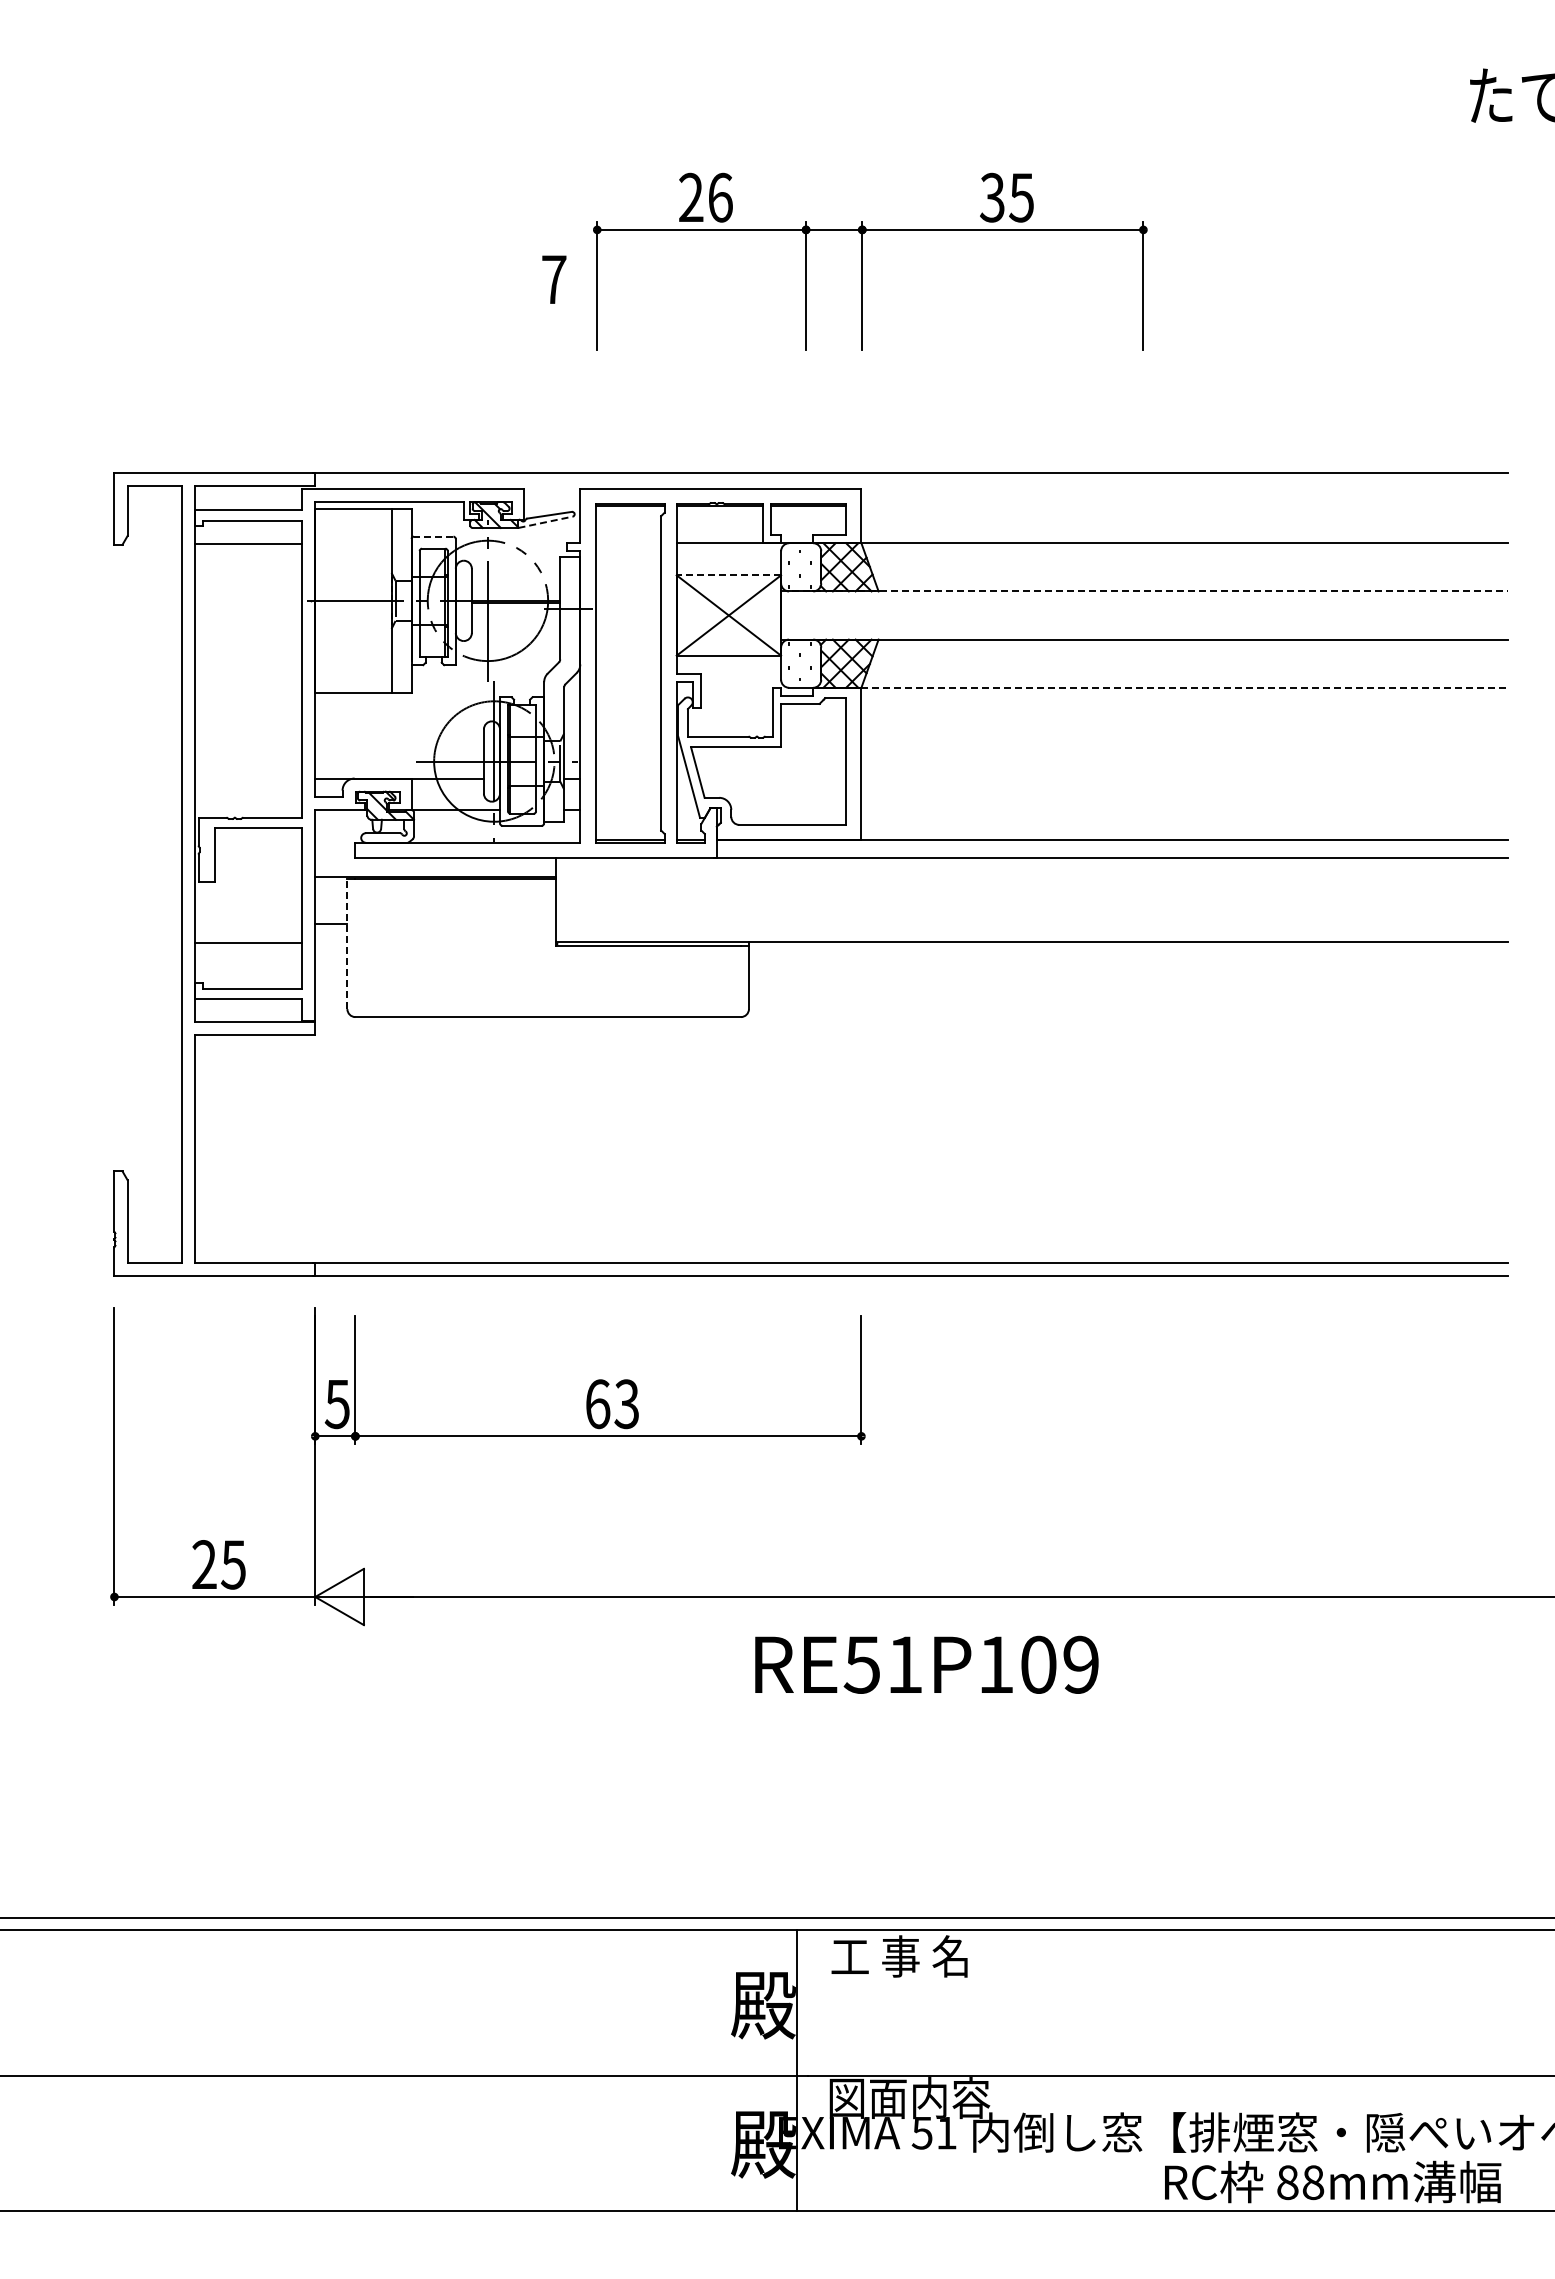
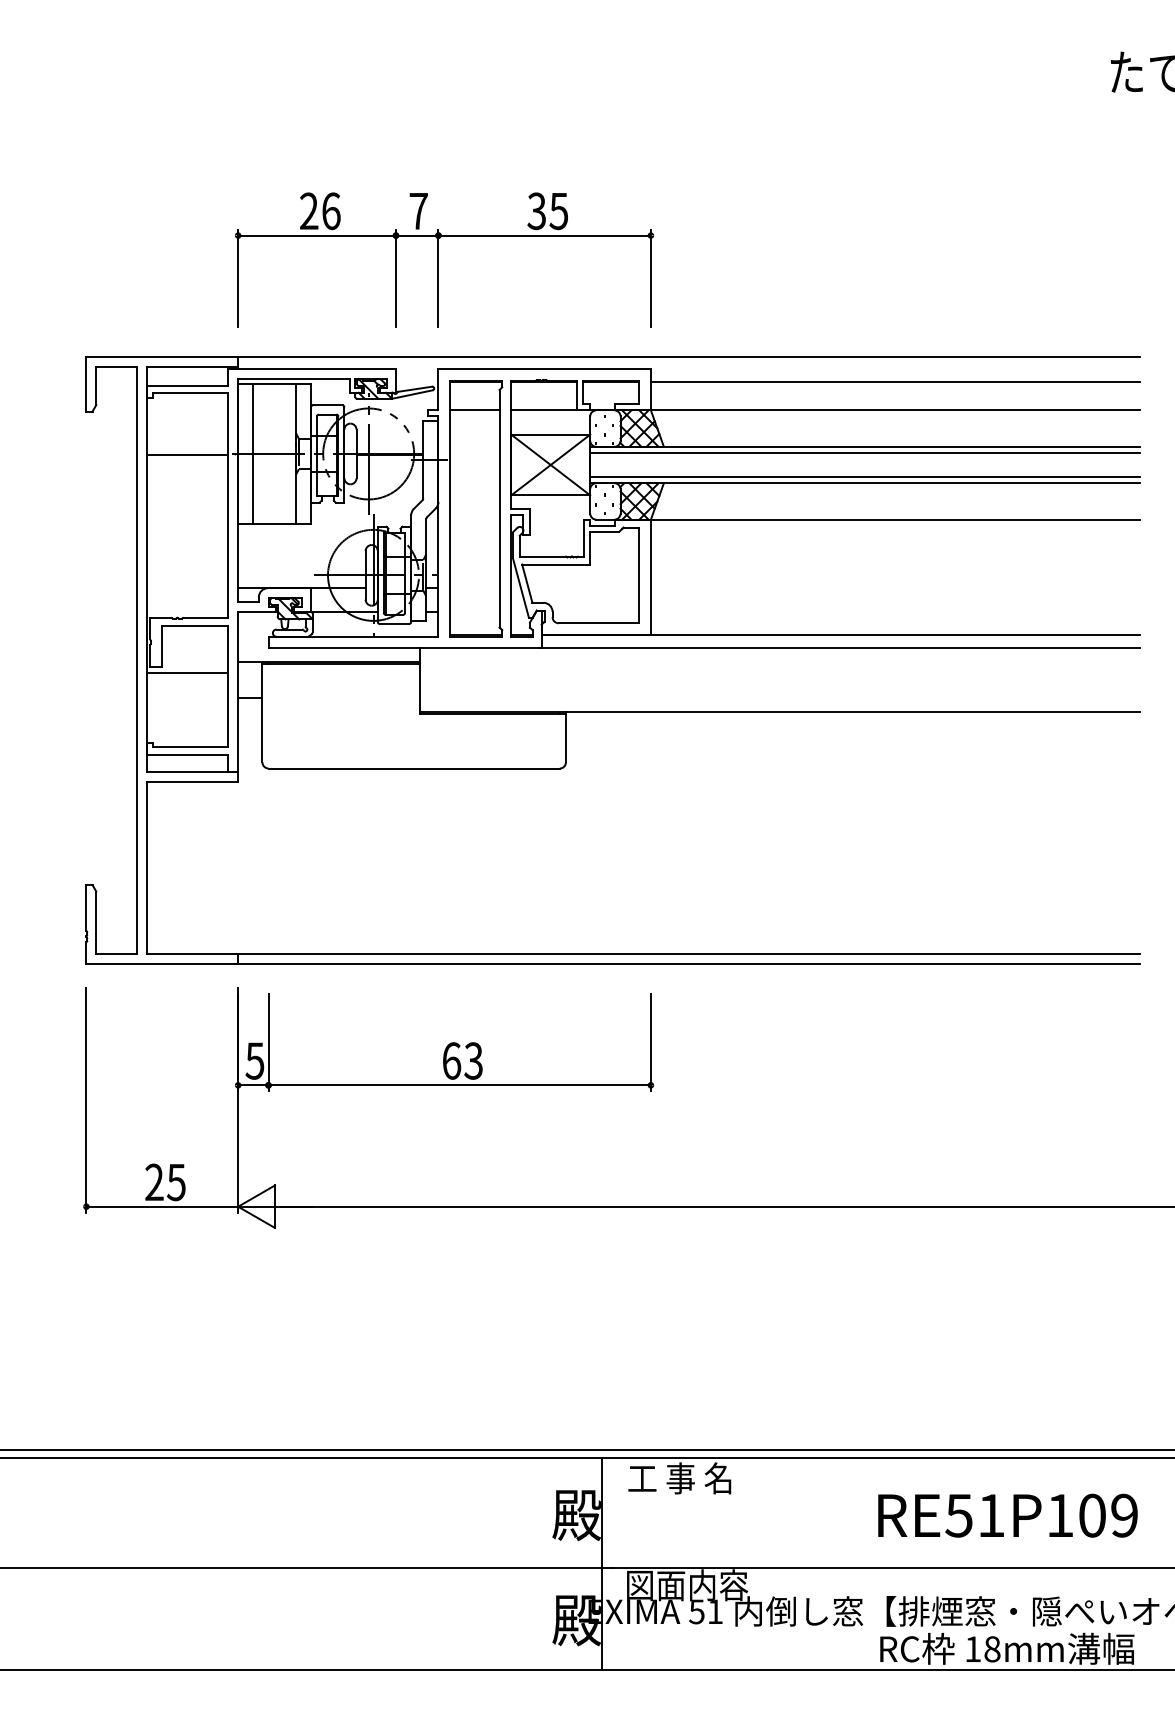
part: (862, 261) -> (438, 259), moved
line: (1184, 506) -> (895, 382), added
line: (545, 522) -> (412, 394), dashed -> solid
line: (433, 536) -> (327, 405), dashed -> solid
line: (248, 543) -> (187, 455), moved
line: (628, 543) -> (474, 410), added
line: (728, 575) -> (550, 434), dashed -> solid
line: (1145, 591) -> (865, 446), dashed -> solid
line: (1144, 599) -> (864, 452), added
line: (335, 600) -> (253, 453), added
line: (1144, 631) -> (864, 477), added
line: (1185, 687) -> (895, 519), dashed -> solid
line: (248, 943) -> (187, 672), moved
line: (347, 943) -> (262, 712), dashed -> solid
text: (926, 1664) -> (1007, 1515), moved
text: (1287, 2182) -> (972, 1649), 88mm -> 18mm

